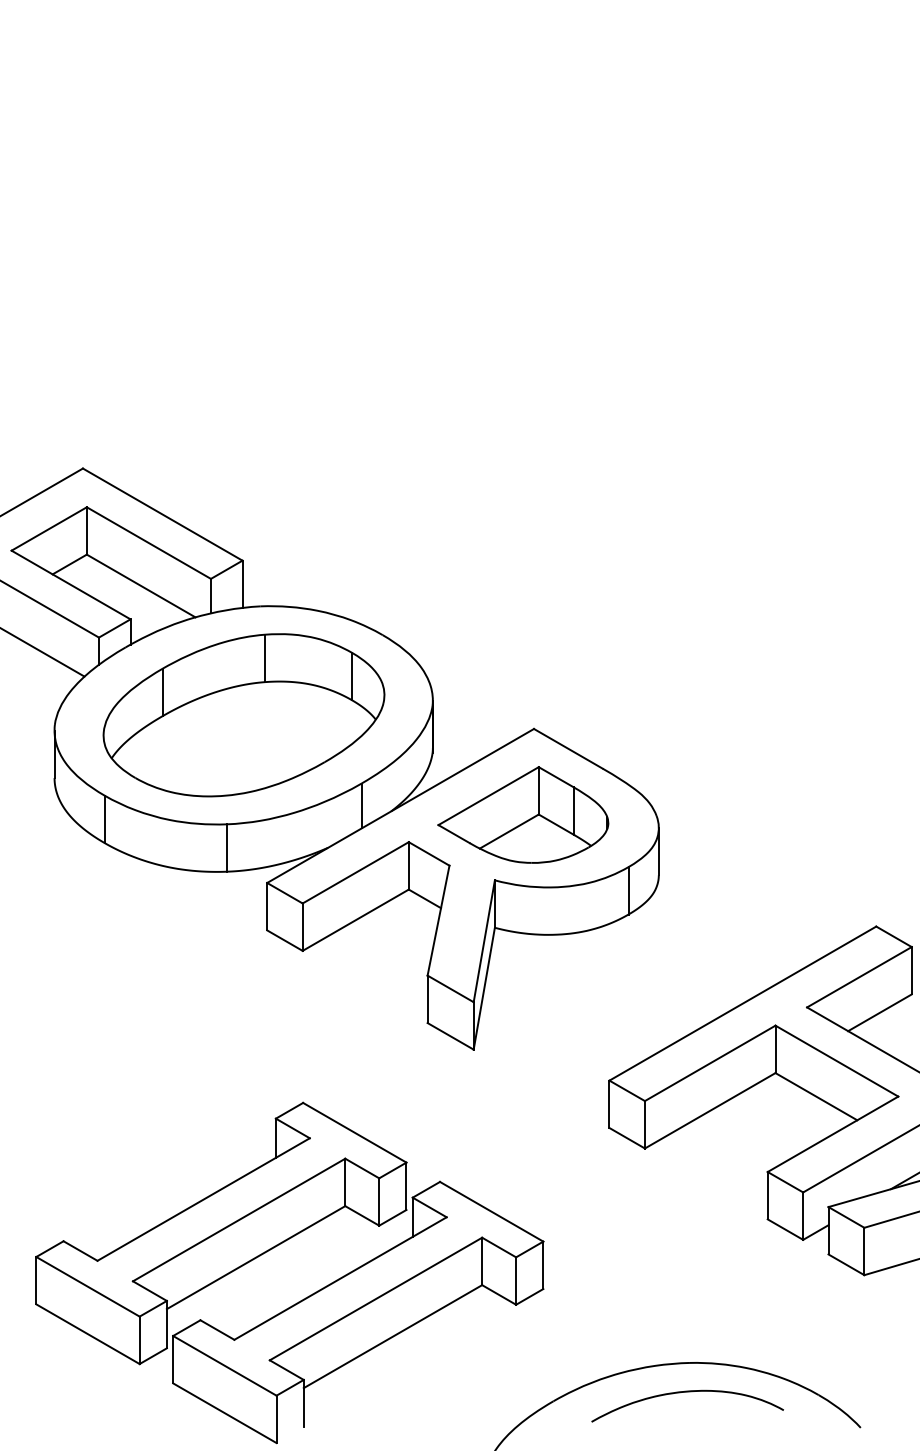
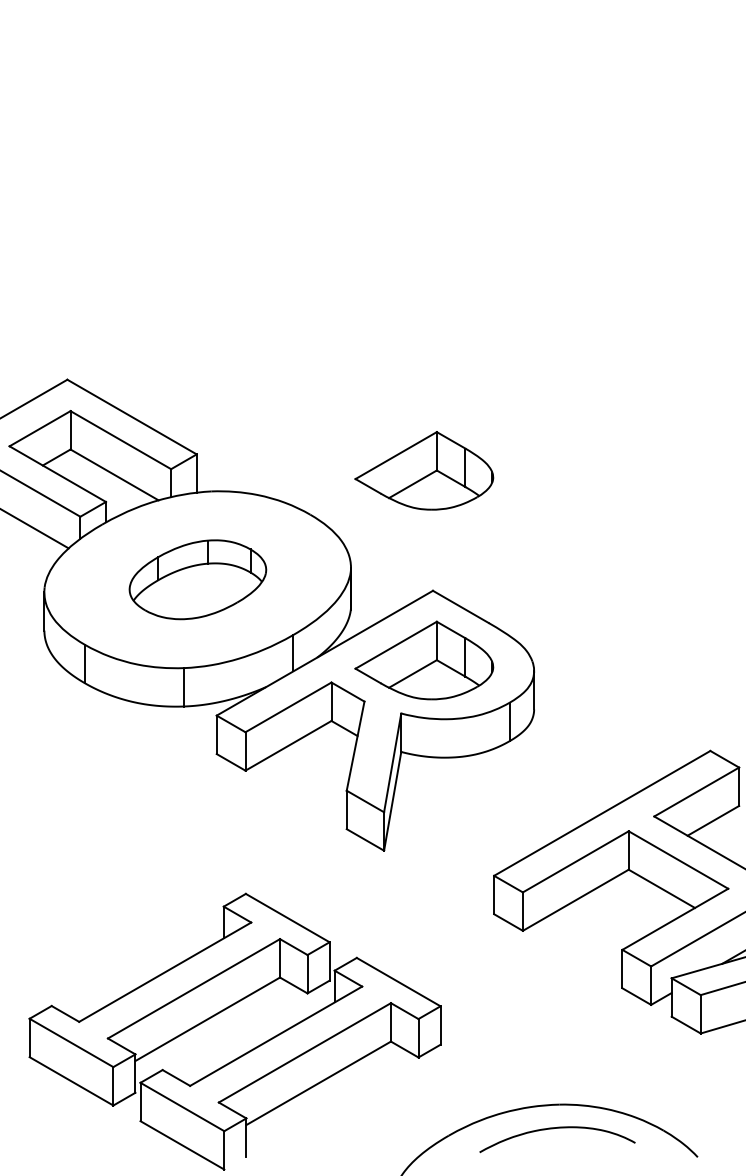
part: (523, 580) -> (424, 470), added
part: (243, 715) -> (197, 579), size x0.6

